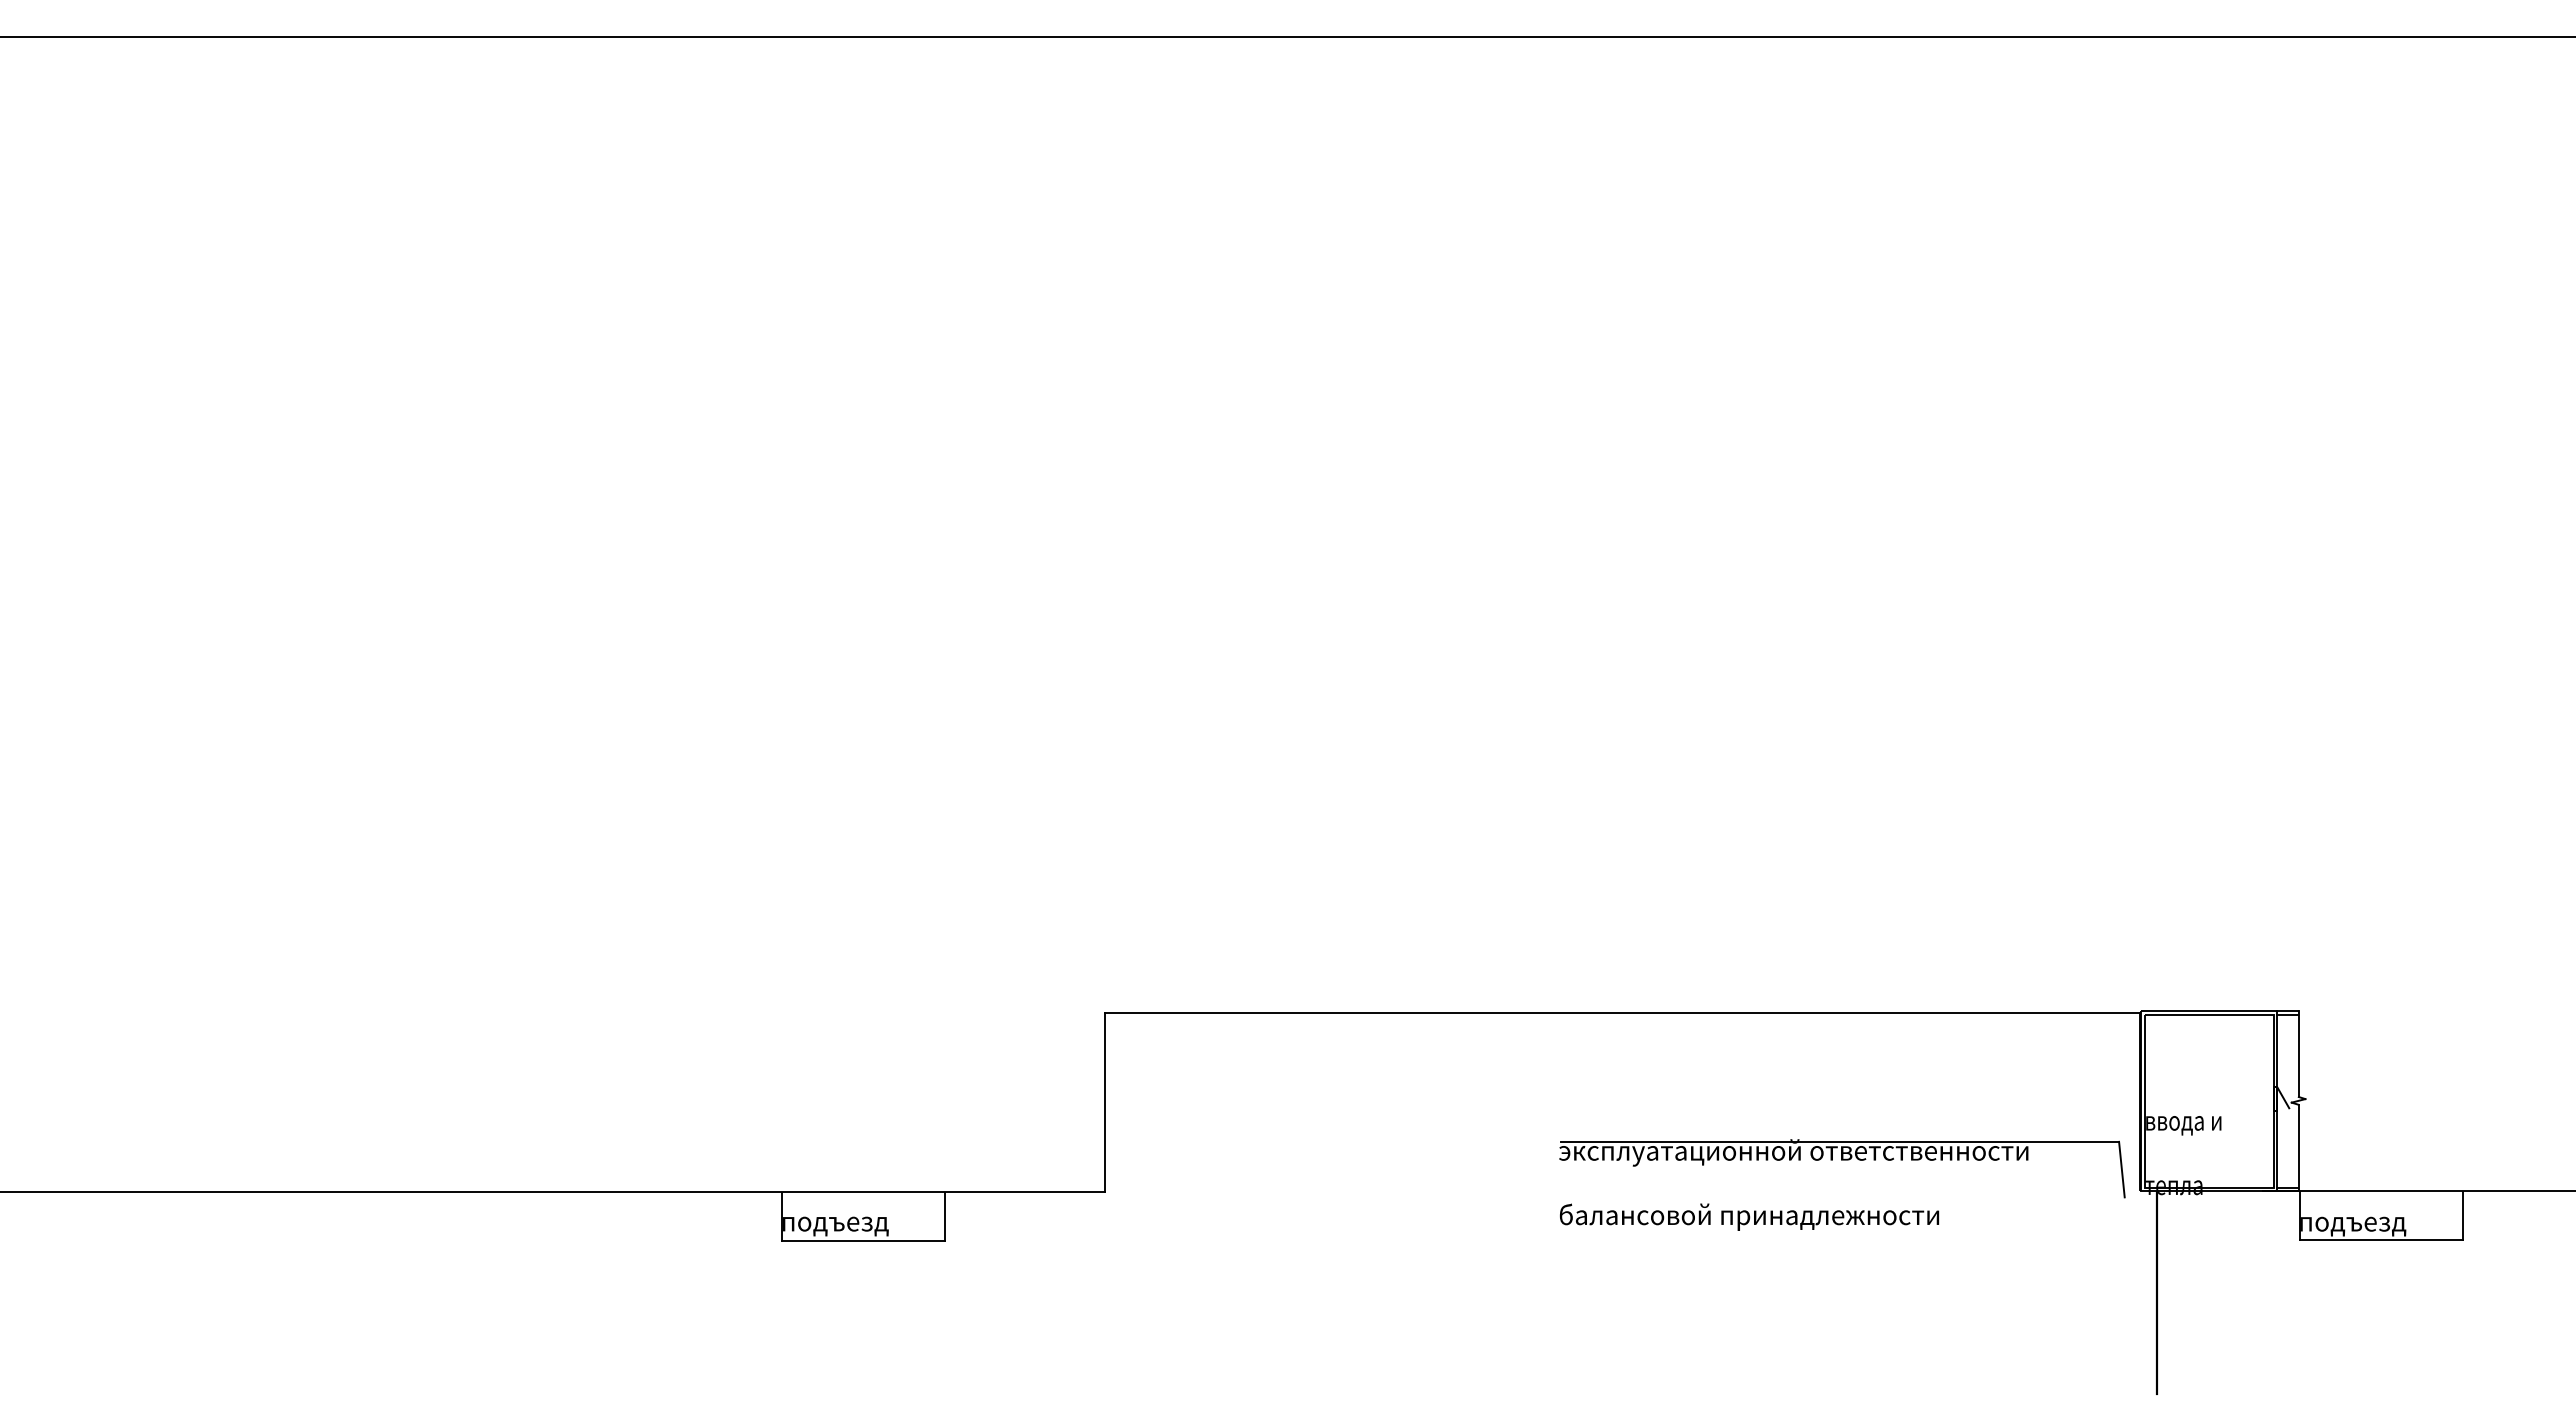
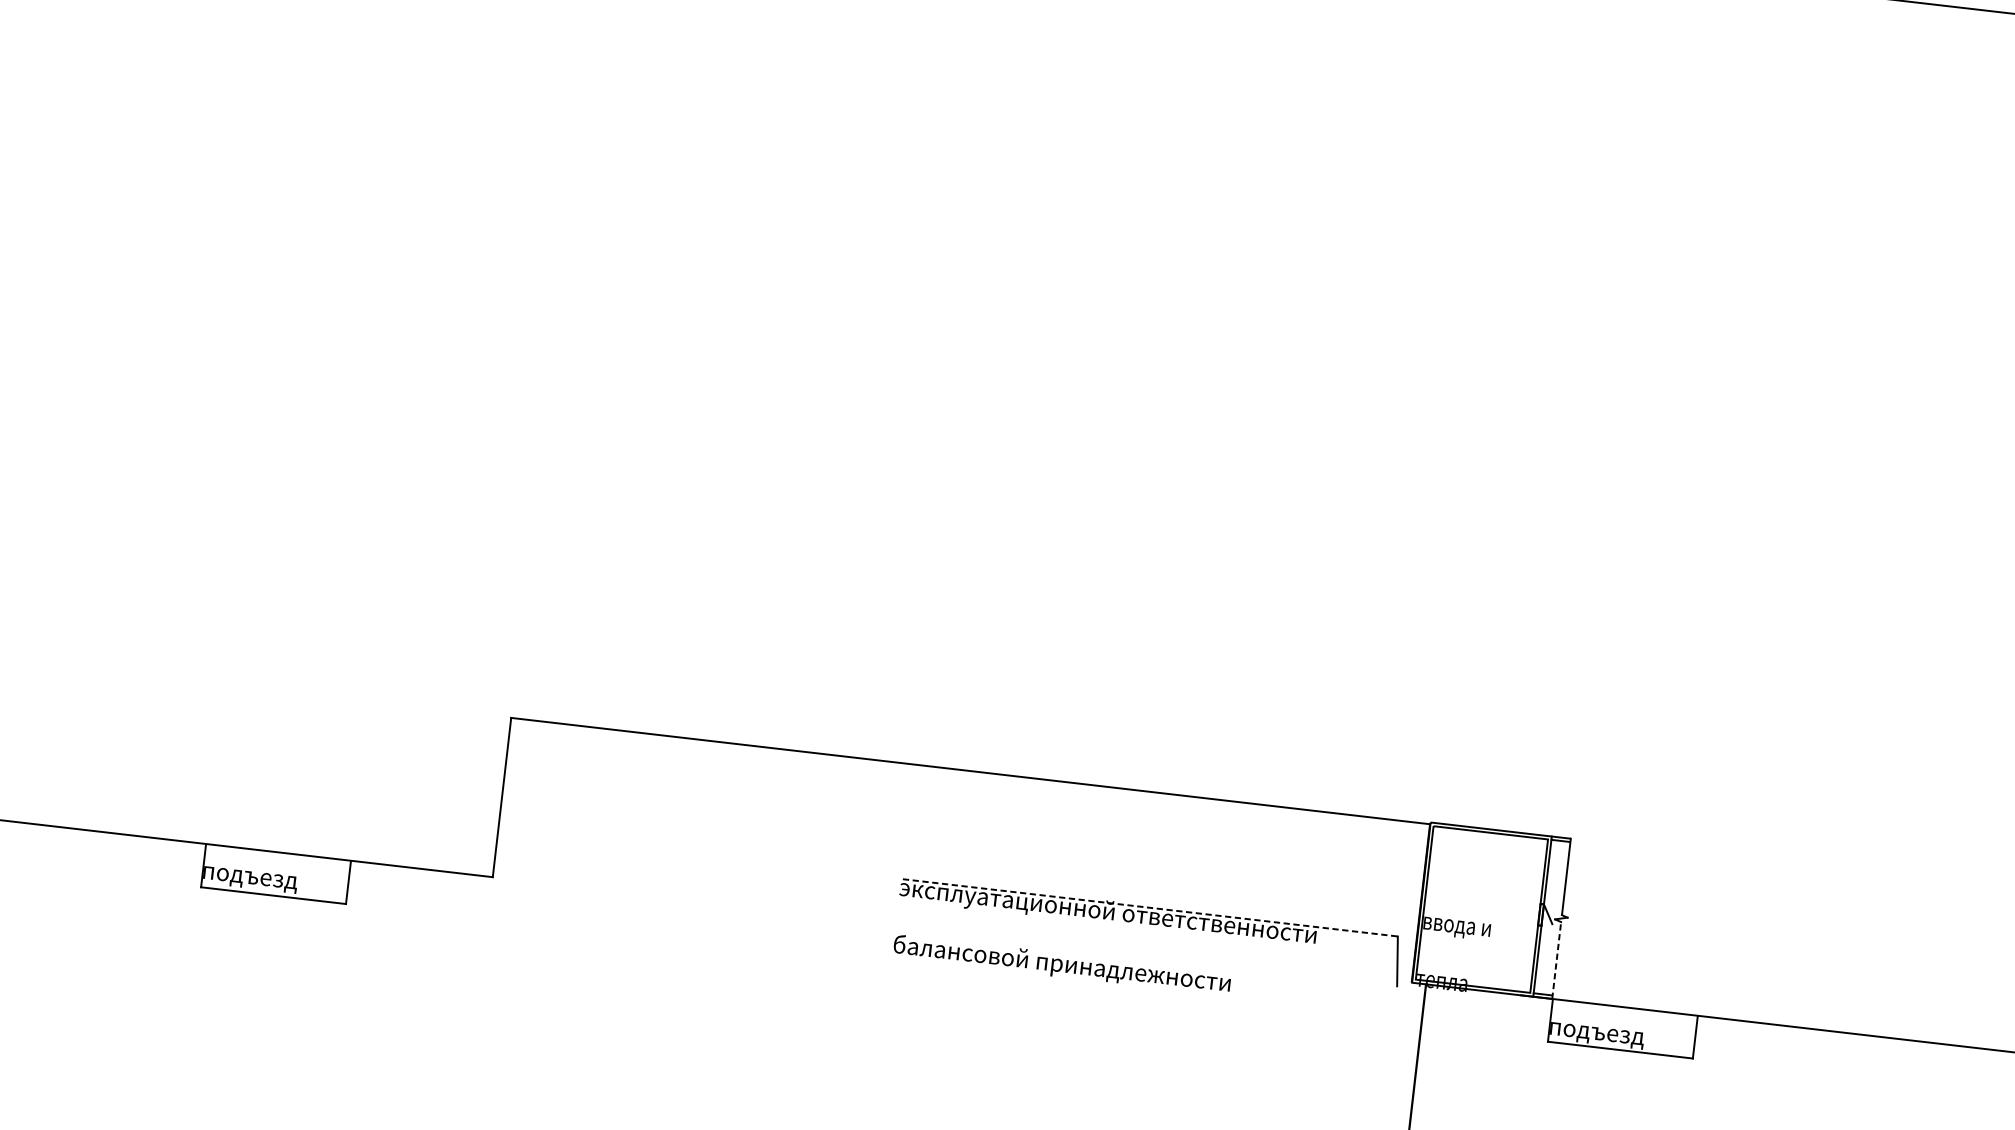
line: (1840, 1141) -> (1150, 907), solid -> dashed
line: (2298, 1147) -> (1556, 959), solid -> dashed

